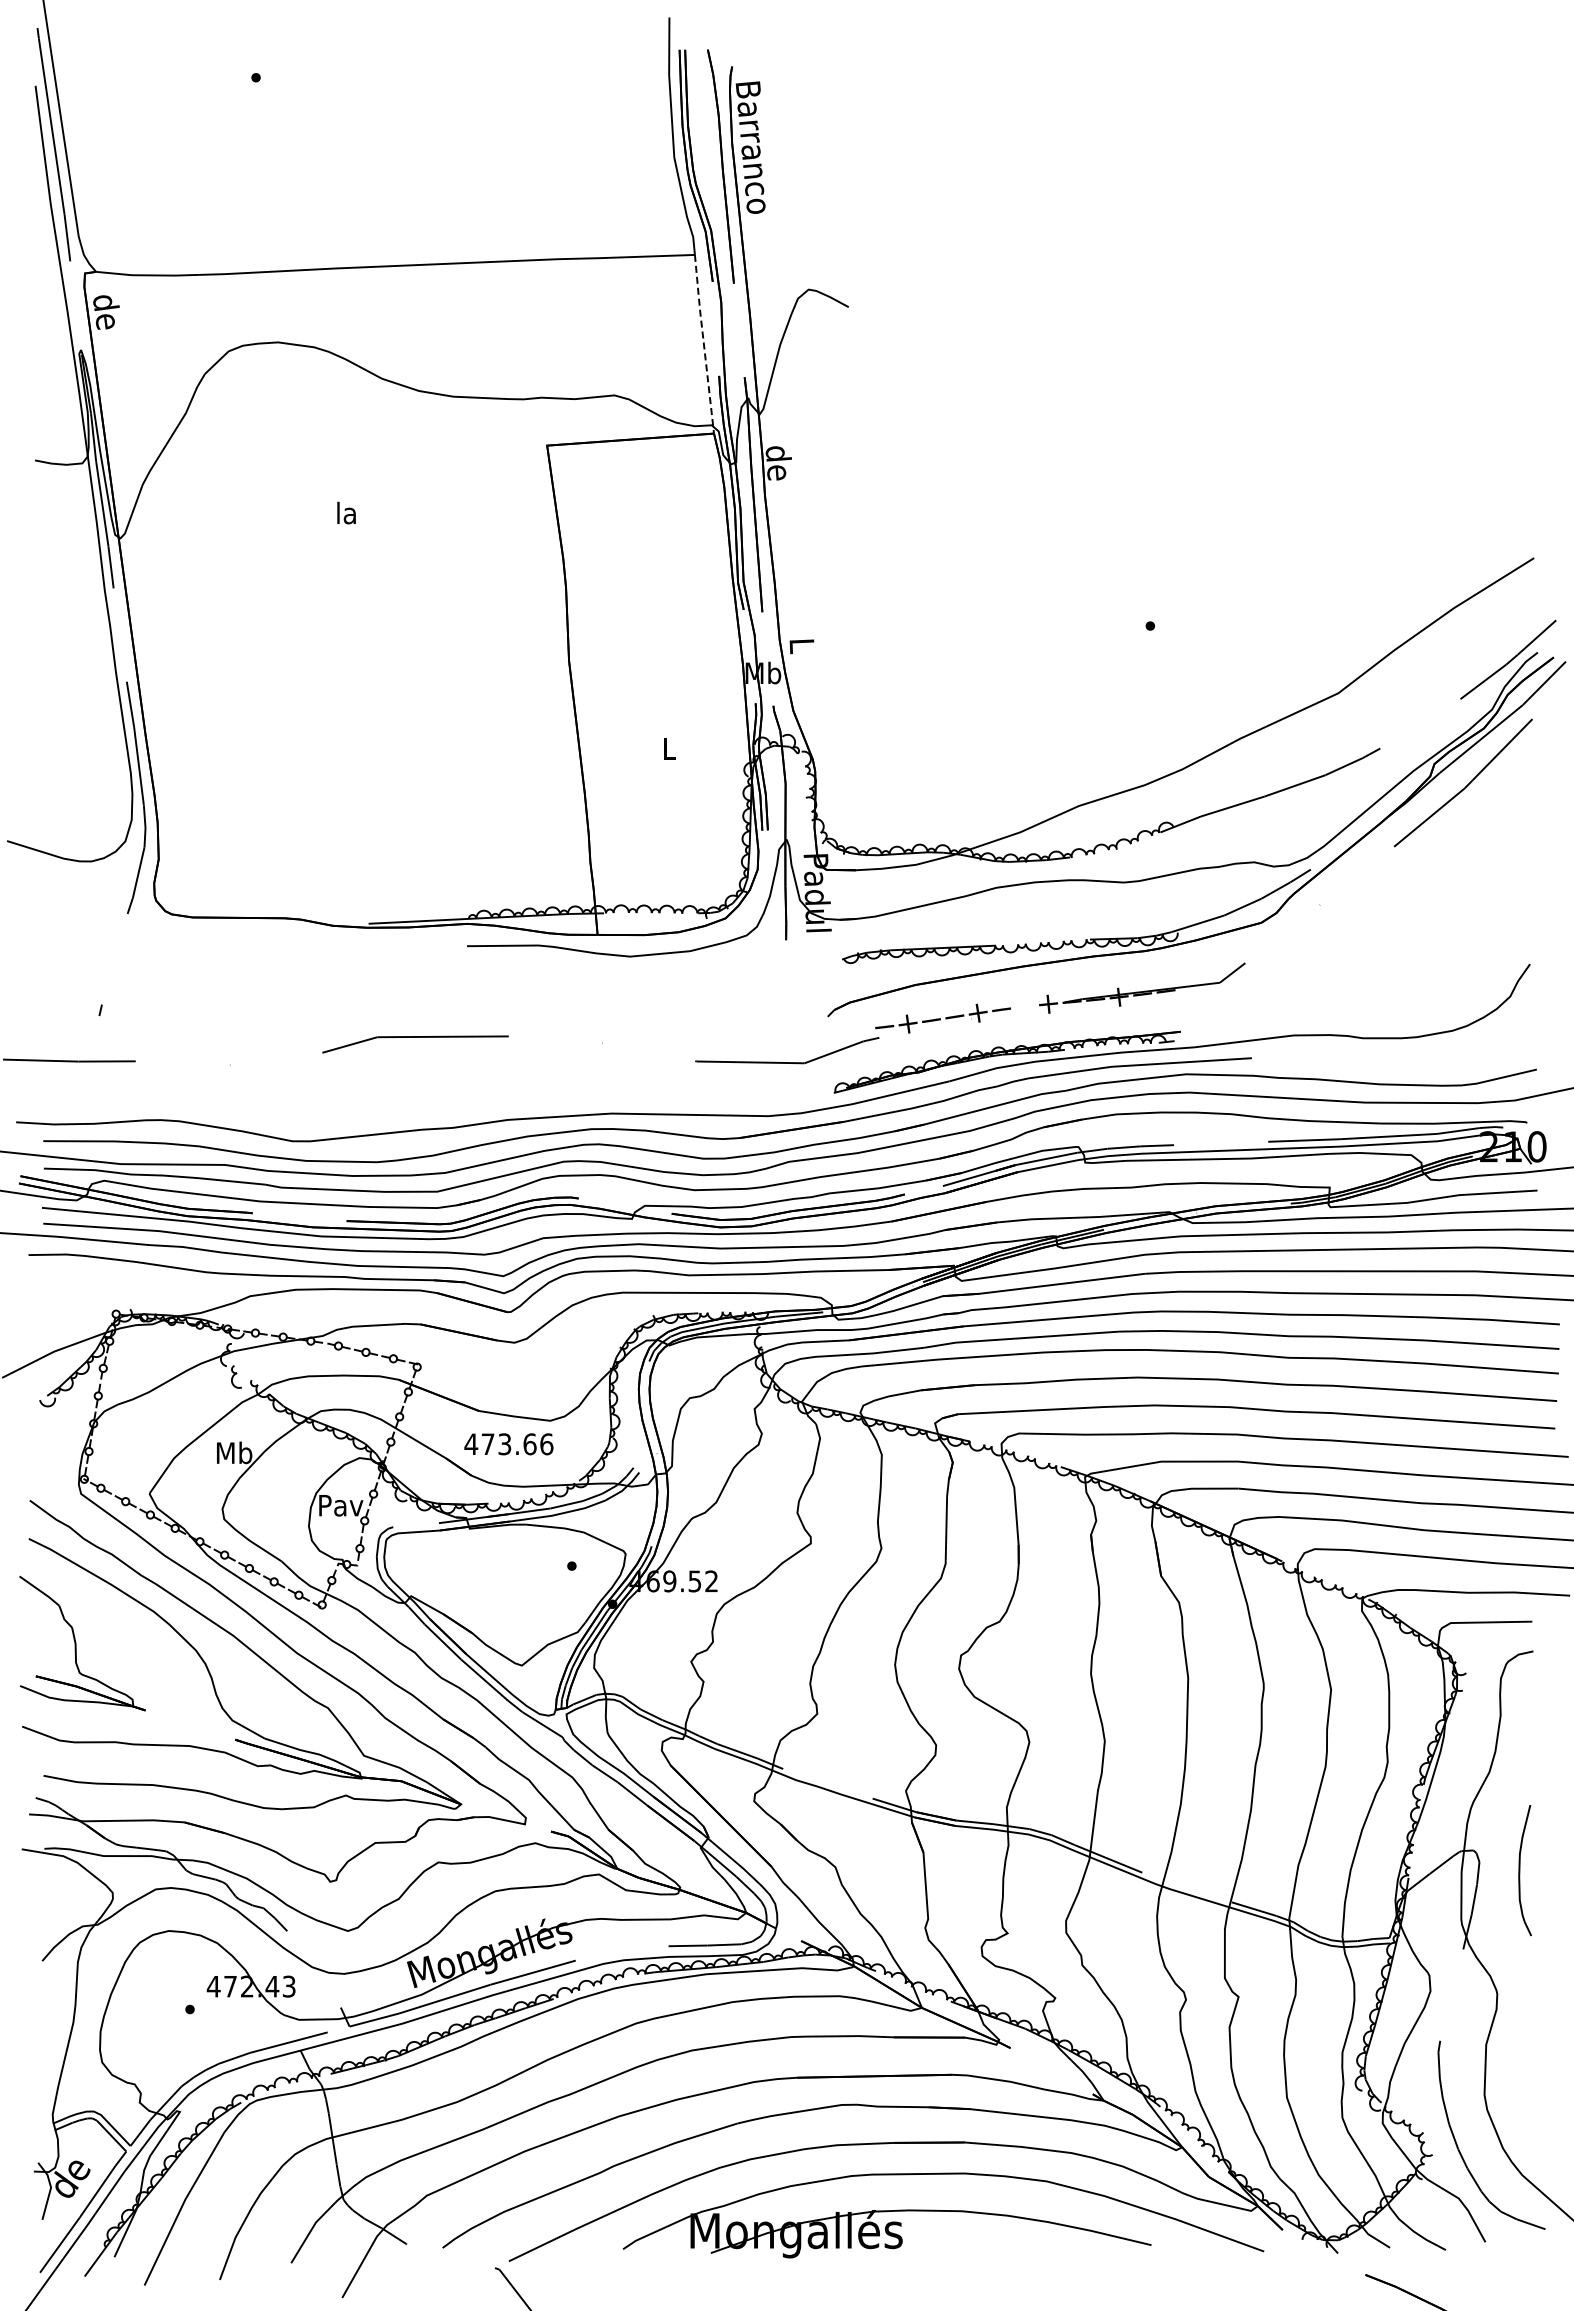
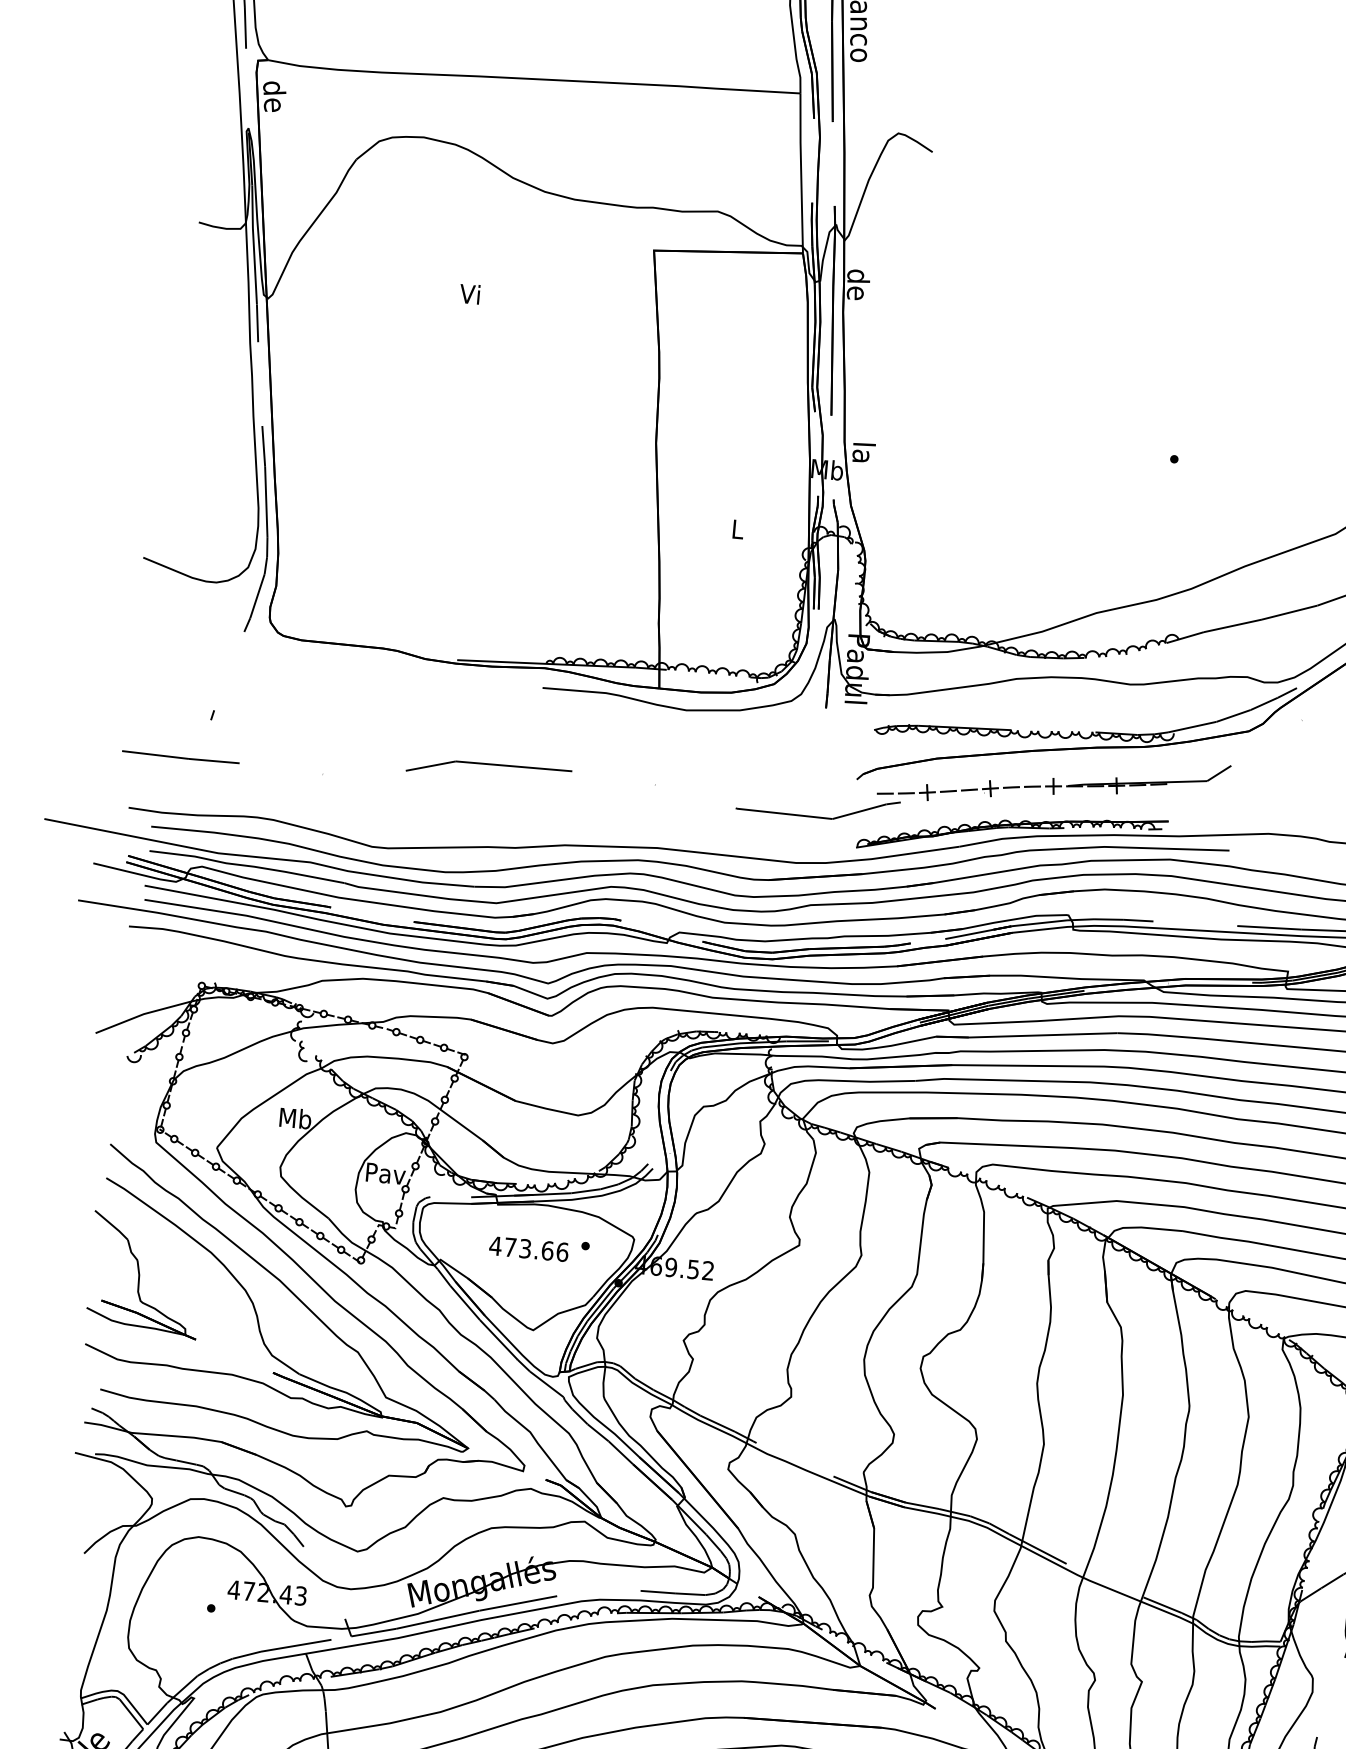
line: (703, 343) -> (800, 172), dashed -> solid
text: (345, 512) -> (469, 293), la -> Vi
text: (802, 650) -> (863, 452), L -> la
fill: (1024, 1006) -> (1032, 786), added
fill: (860, 1029) -> (884, 793), added
text: (508, 1444) -> (528, 1249), moved

